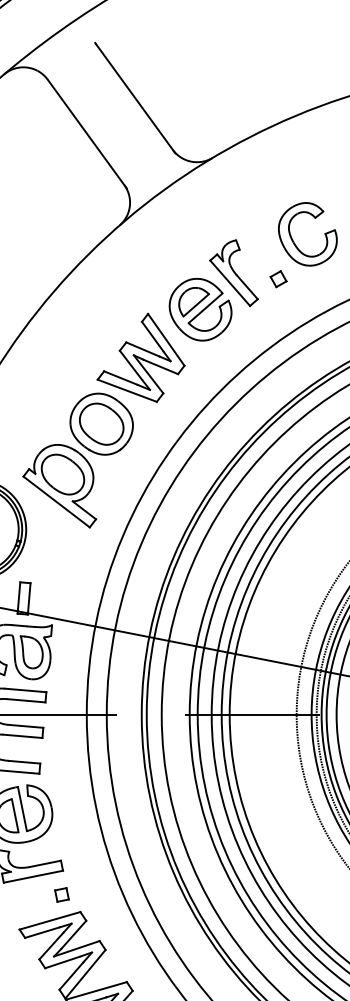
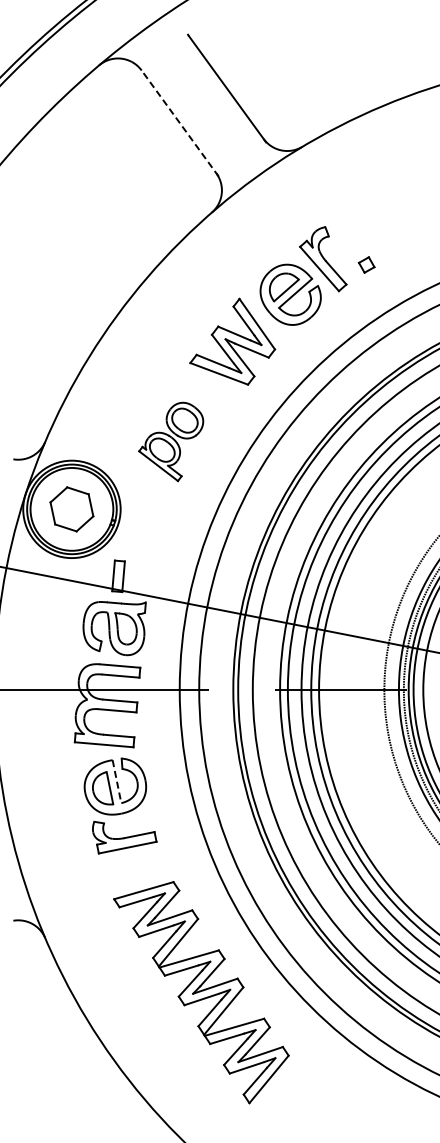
line: (87, 134) -> (180, 123), solid -> dashed
part: (295, 243) -> (383, 230), removed
part: (77, 460) -> (170, 441), size x0.6
line: (21, 808) -> (116, 781), solid -> dashed
part: (61, 895) -> (155, 865), removed

